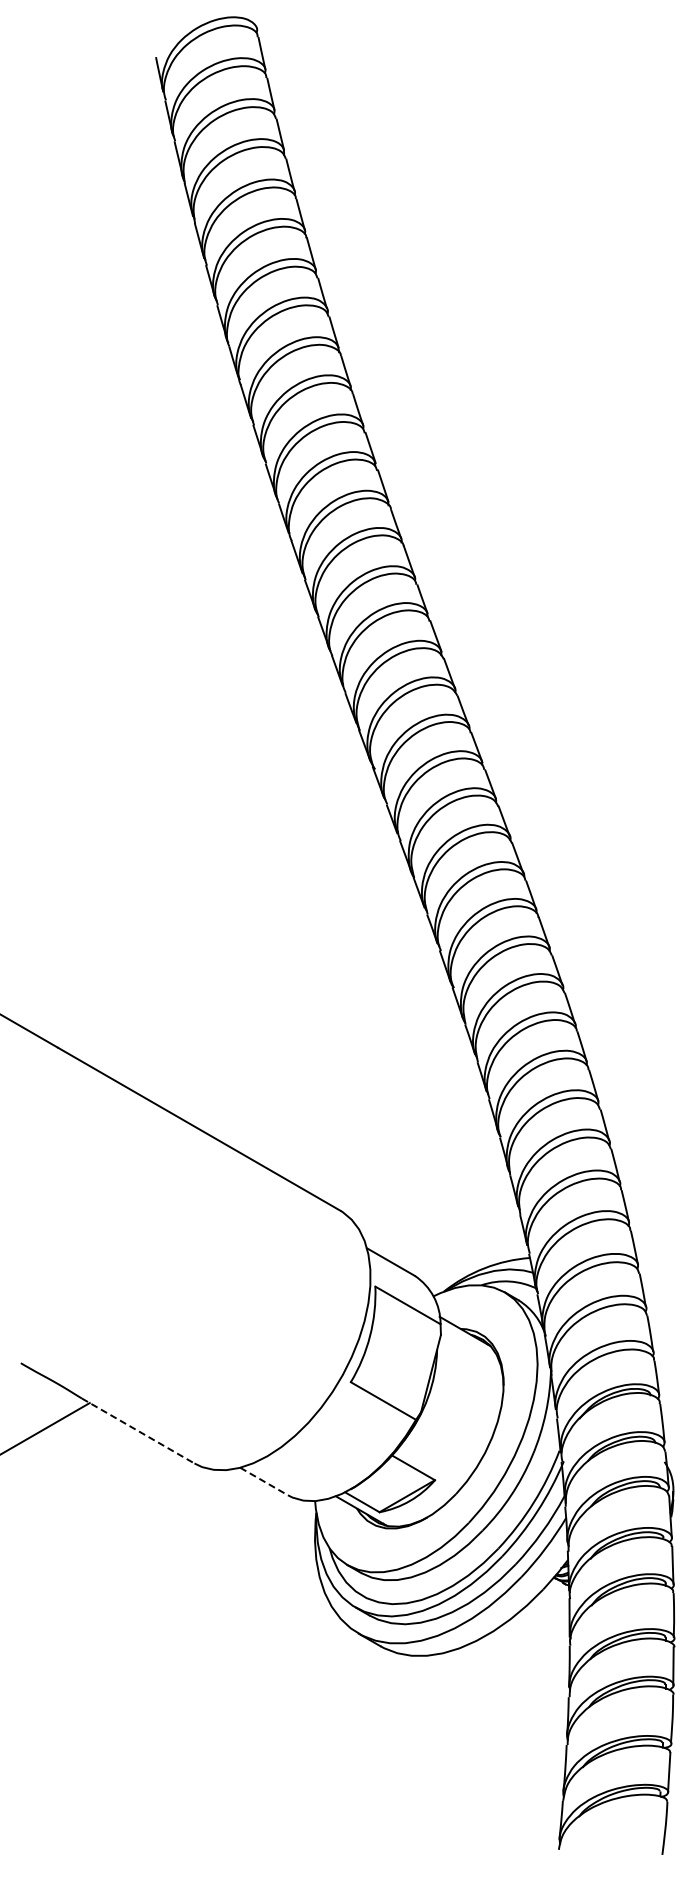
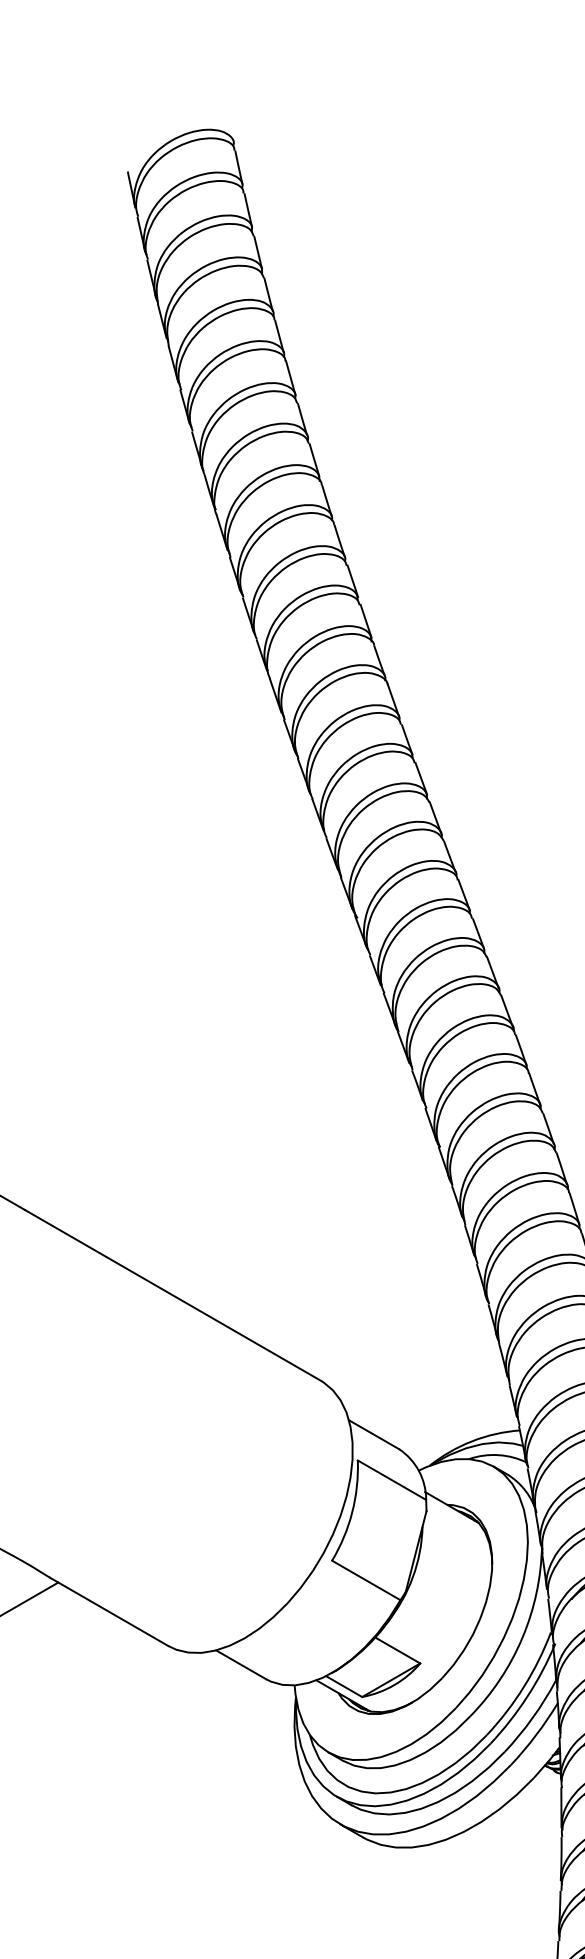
line: (138, 1430) -> (109, 1611), dashed -> solid
line: (264, 1481) -> (241, 1664), dashed -> solid

